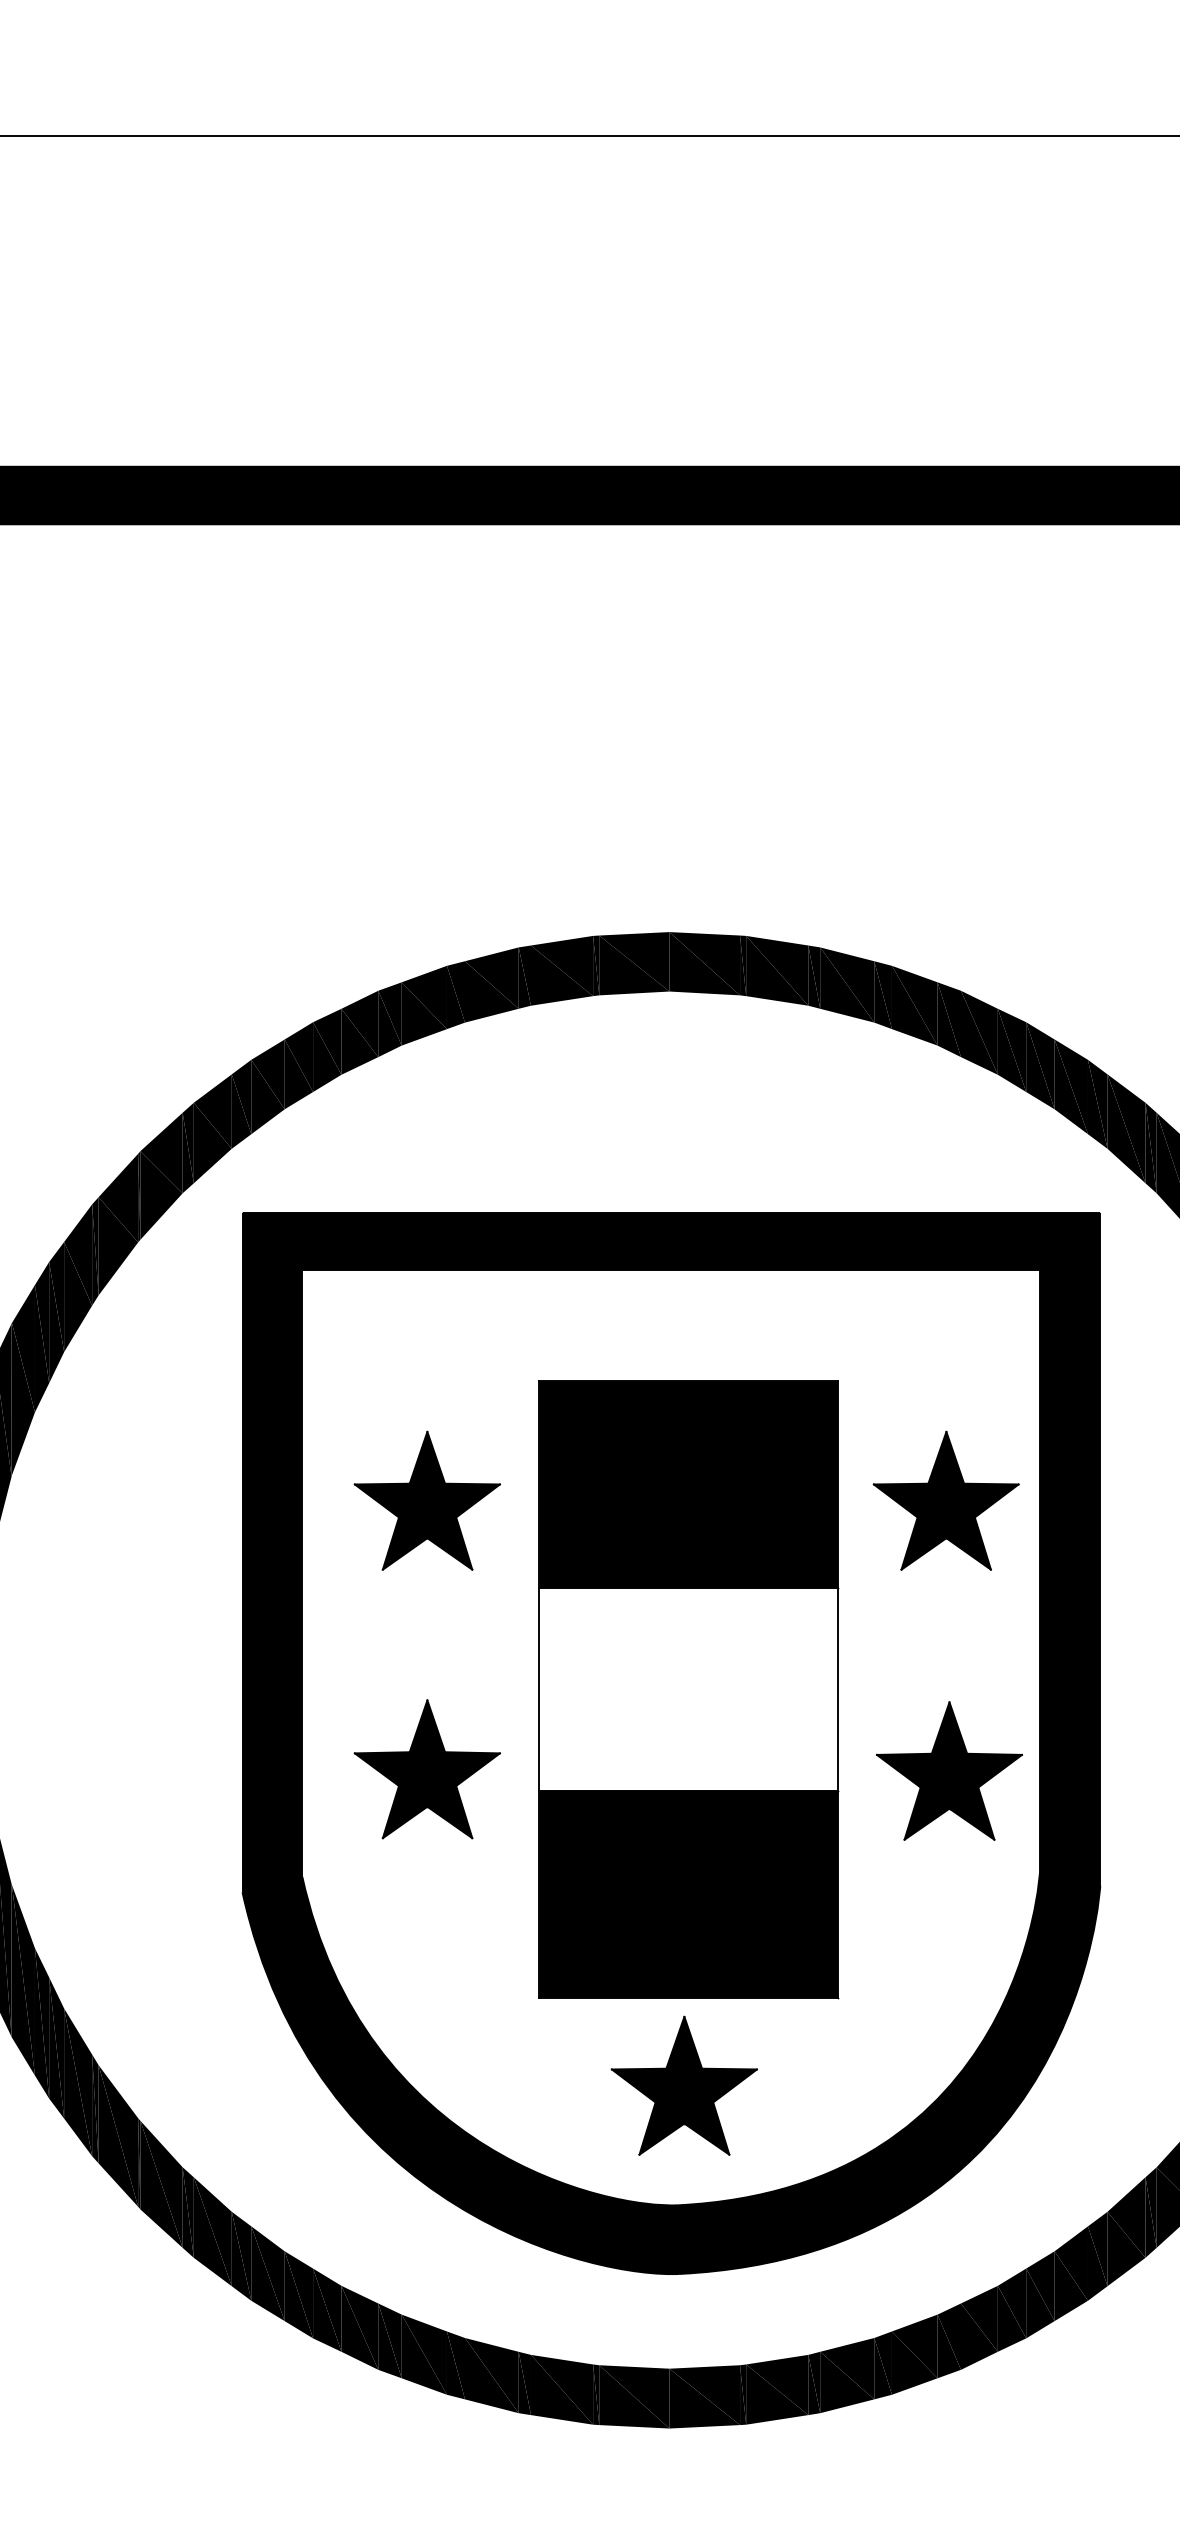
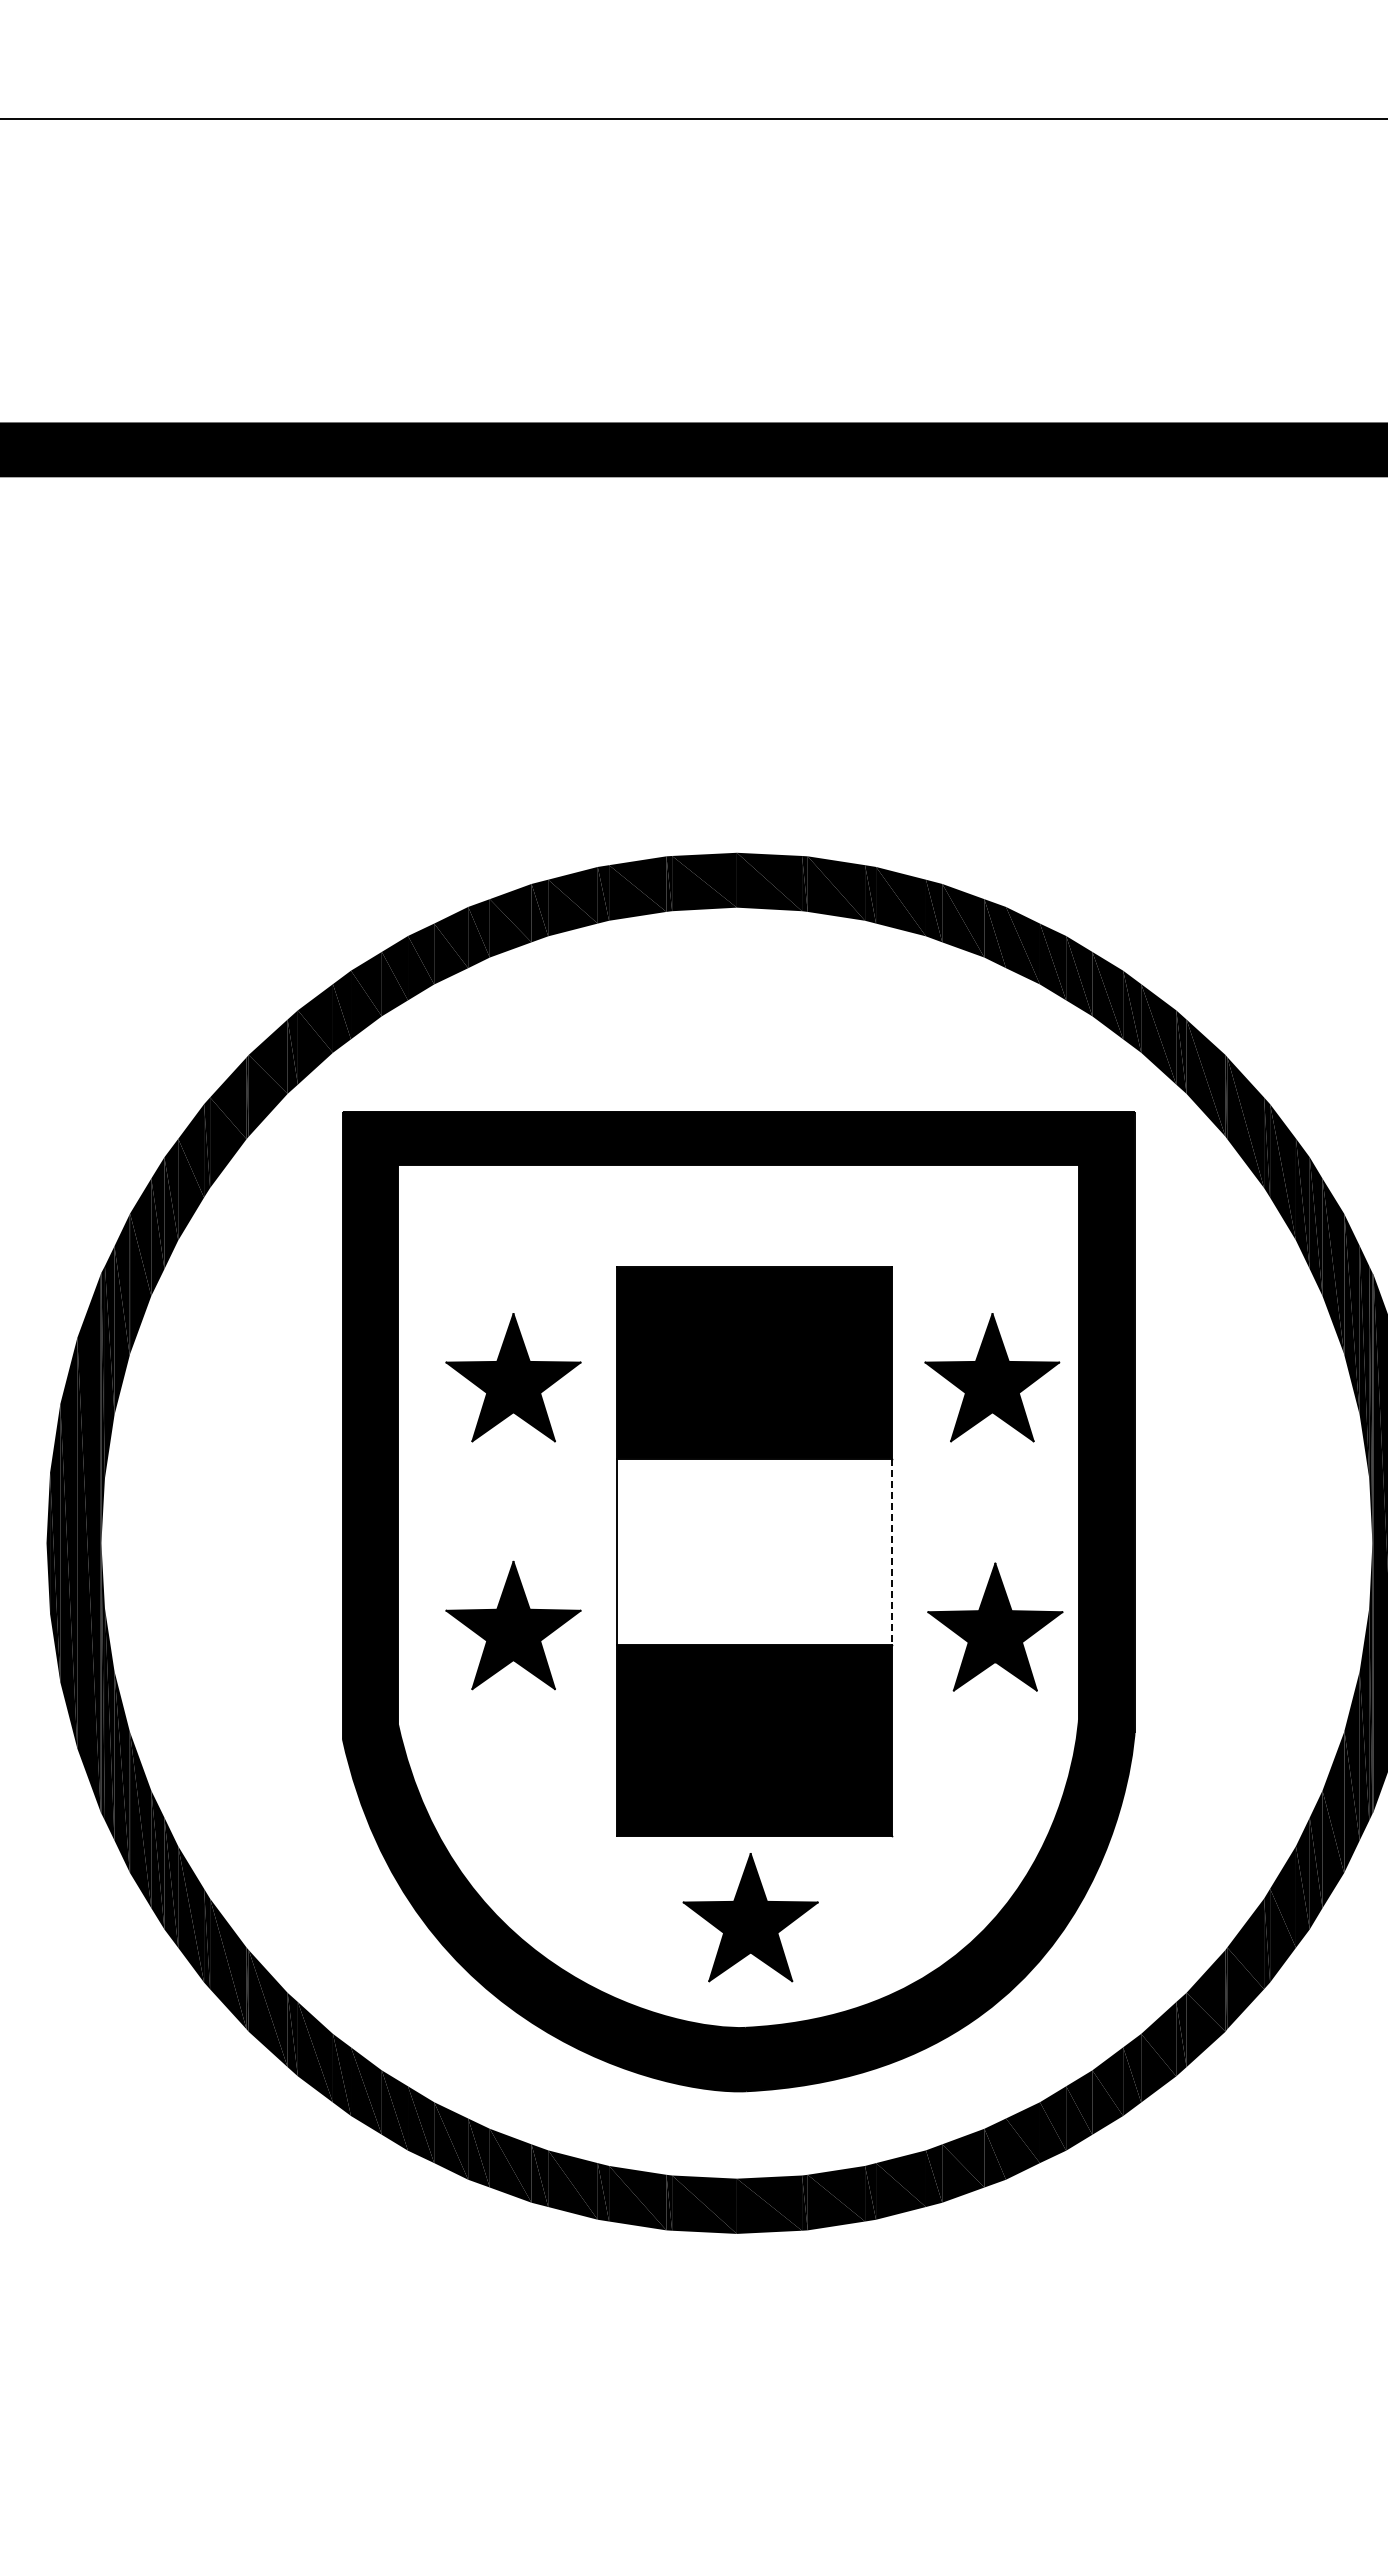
line: (838, 1690) -> (892, 1552), solid -> dashed

